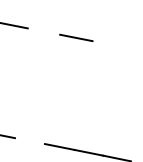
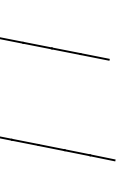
line: (43, 31) -> (37, 45), added
line: (108, 43) -> (94, 56), added
line: (29, 140) -> (24, 141), added

